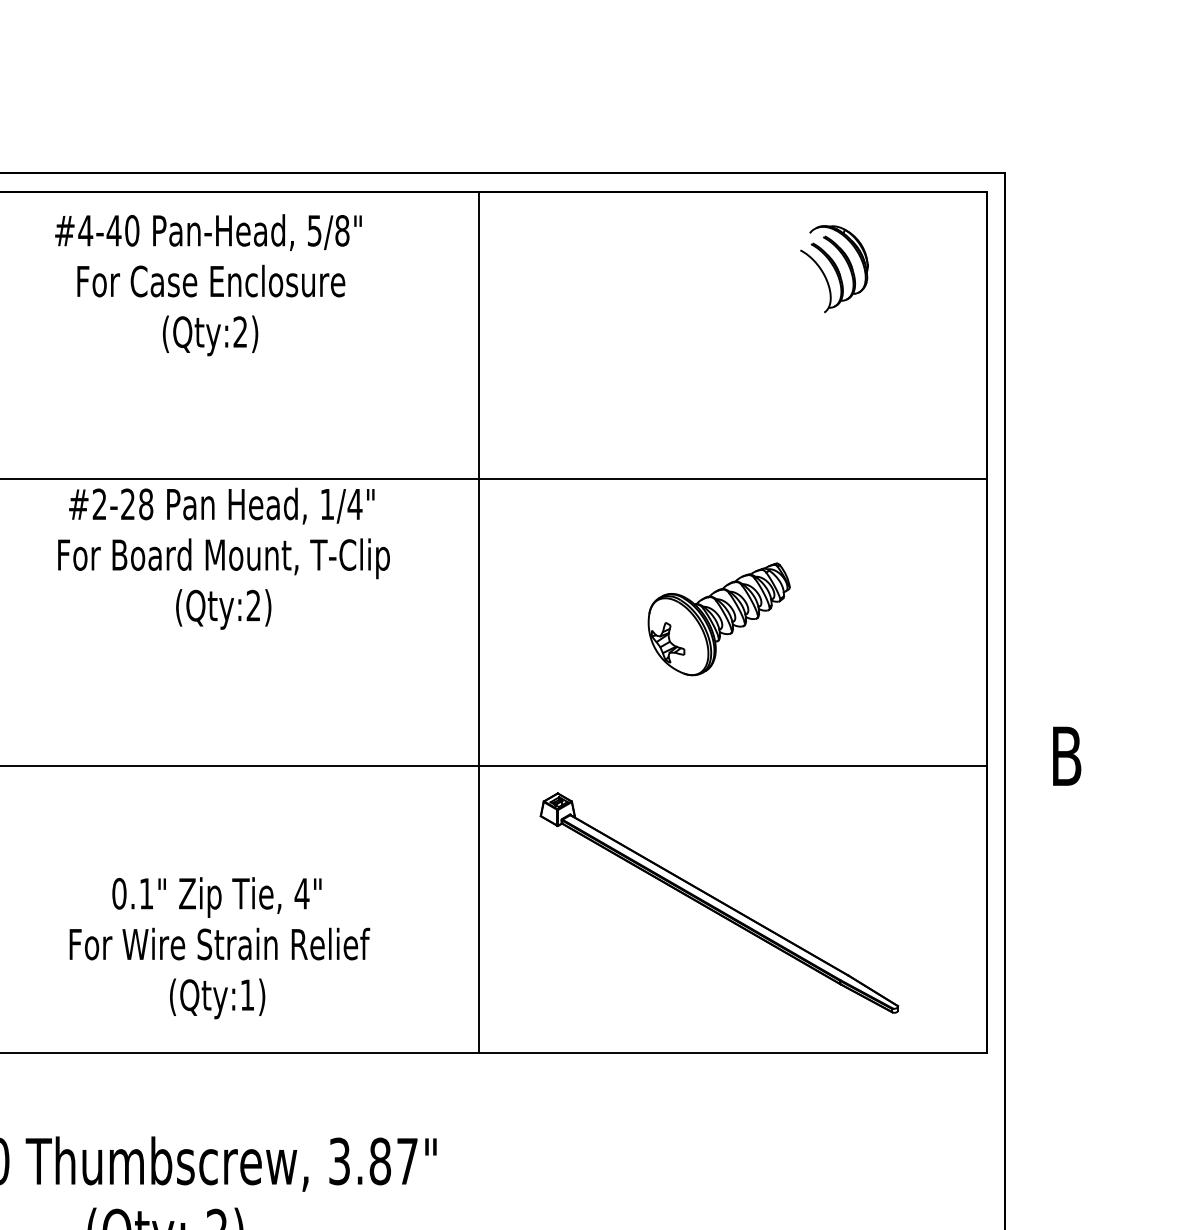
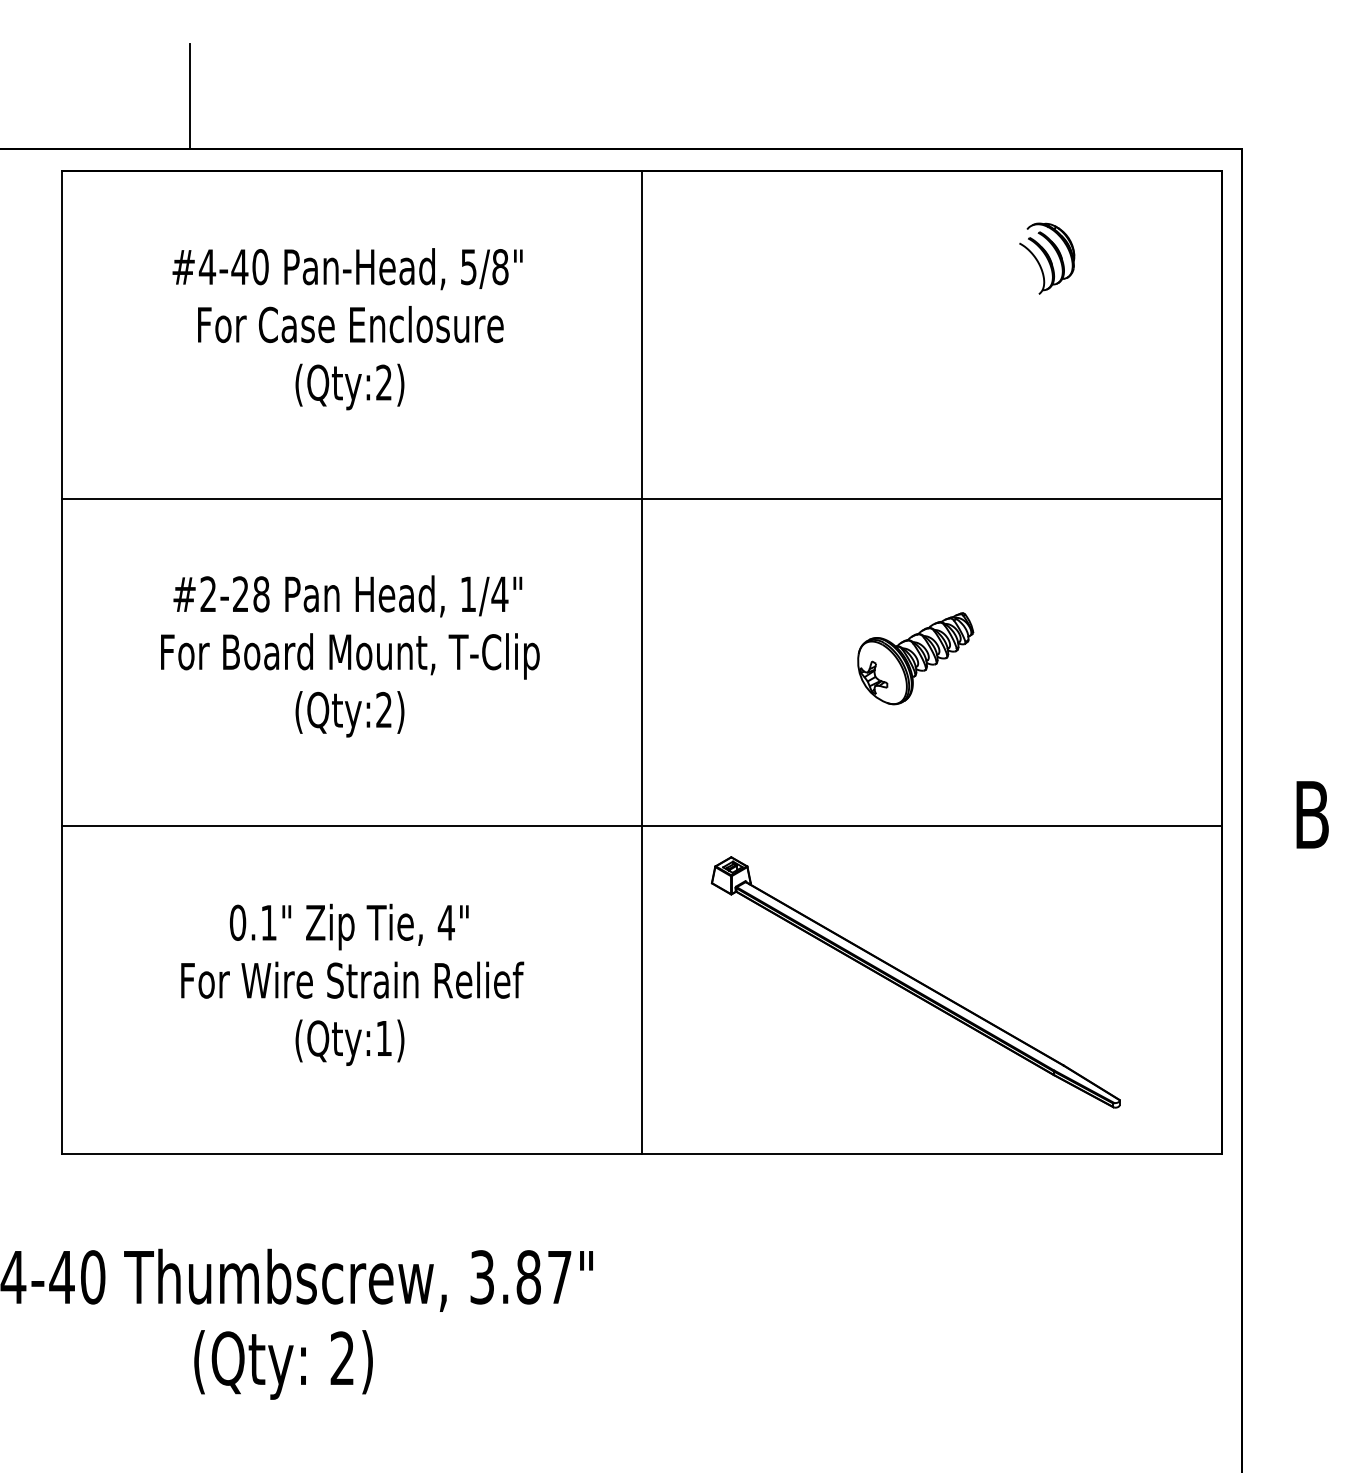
line: (83, 126) -> (189, 96), added
part: (834, 268) -> (1047, 258), size x0.71
text: (208, 285) -> (347, 329), moved
text: (224, 558) -> (350, 656), moved
part: (719, 619) -> (915, 658), size x0.71
text: (219, 947) -> (352, 984), moved

